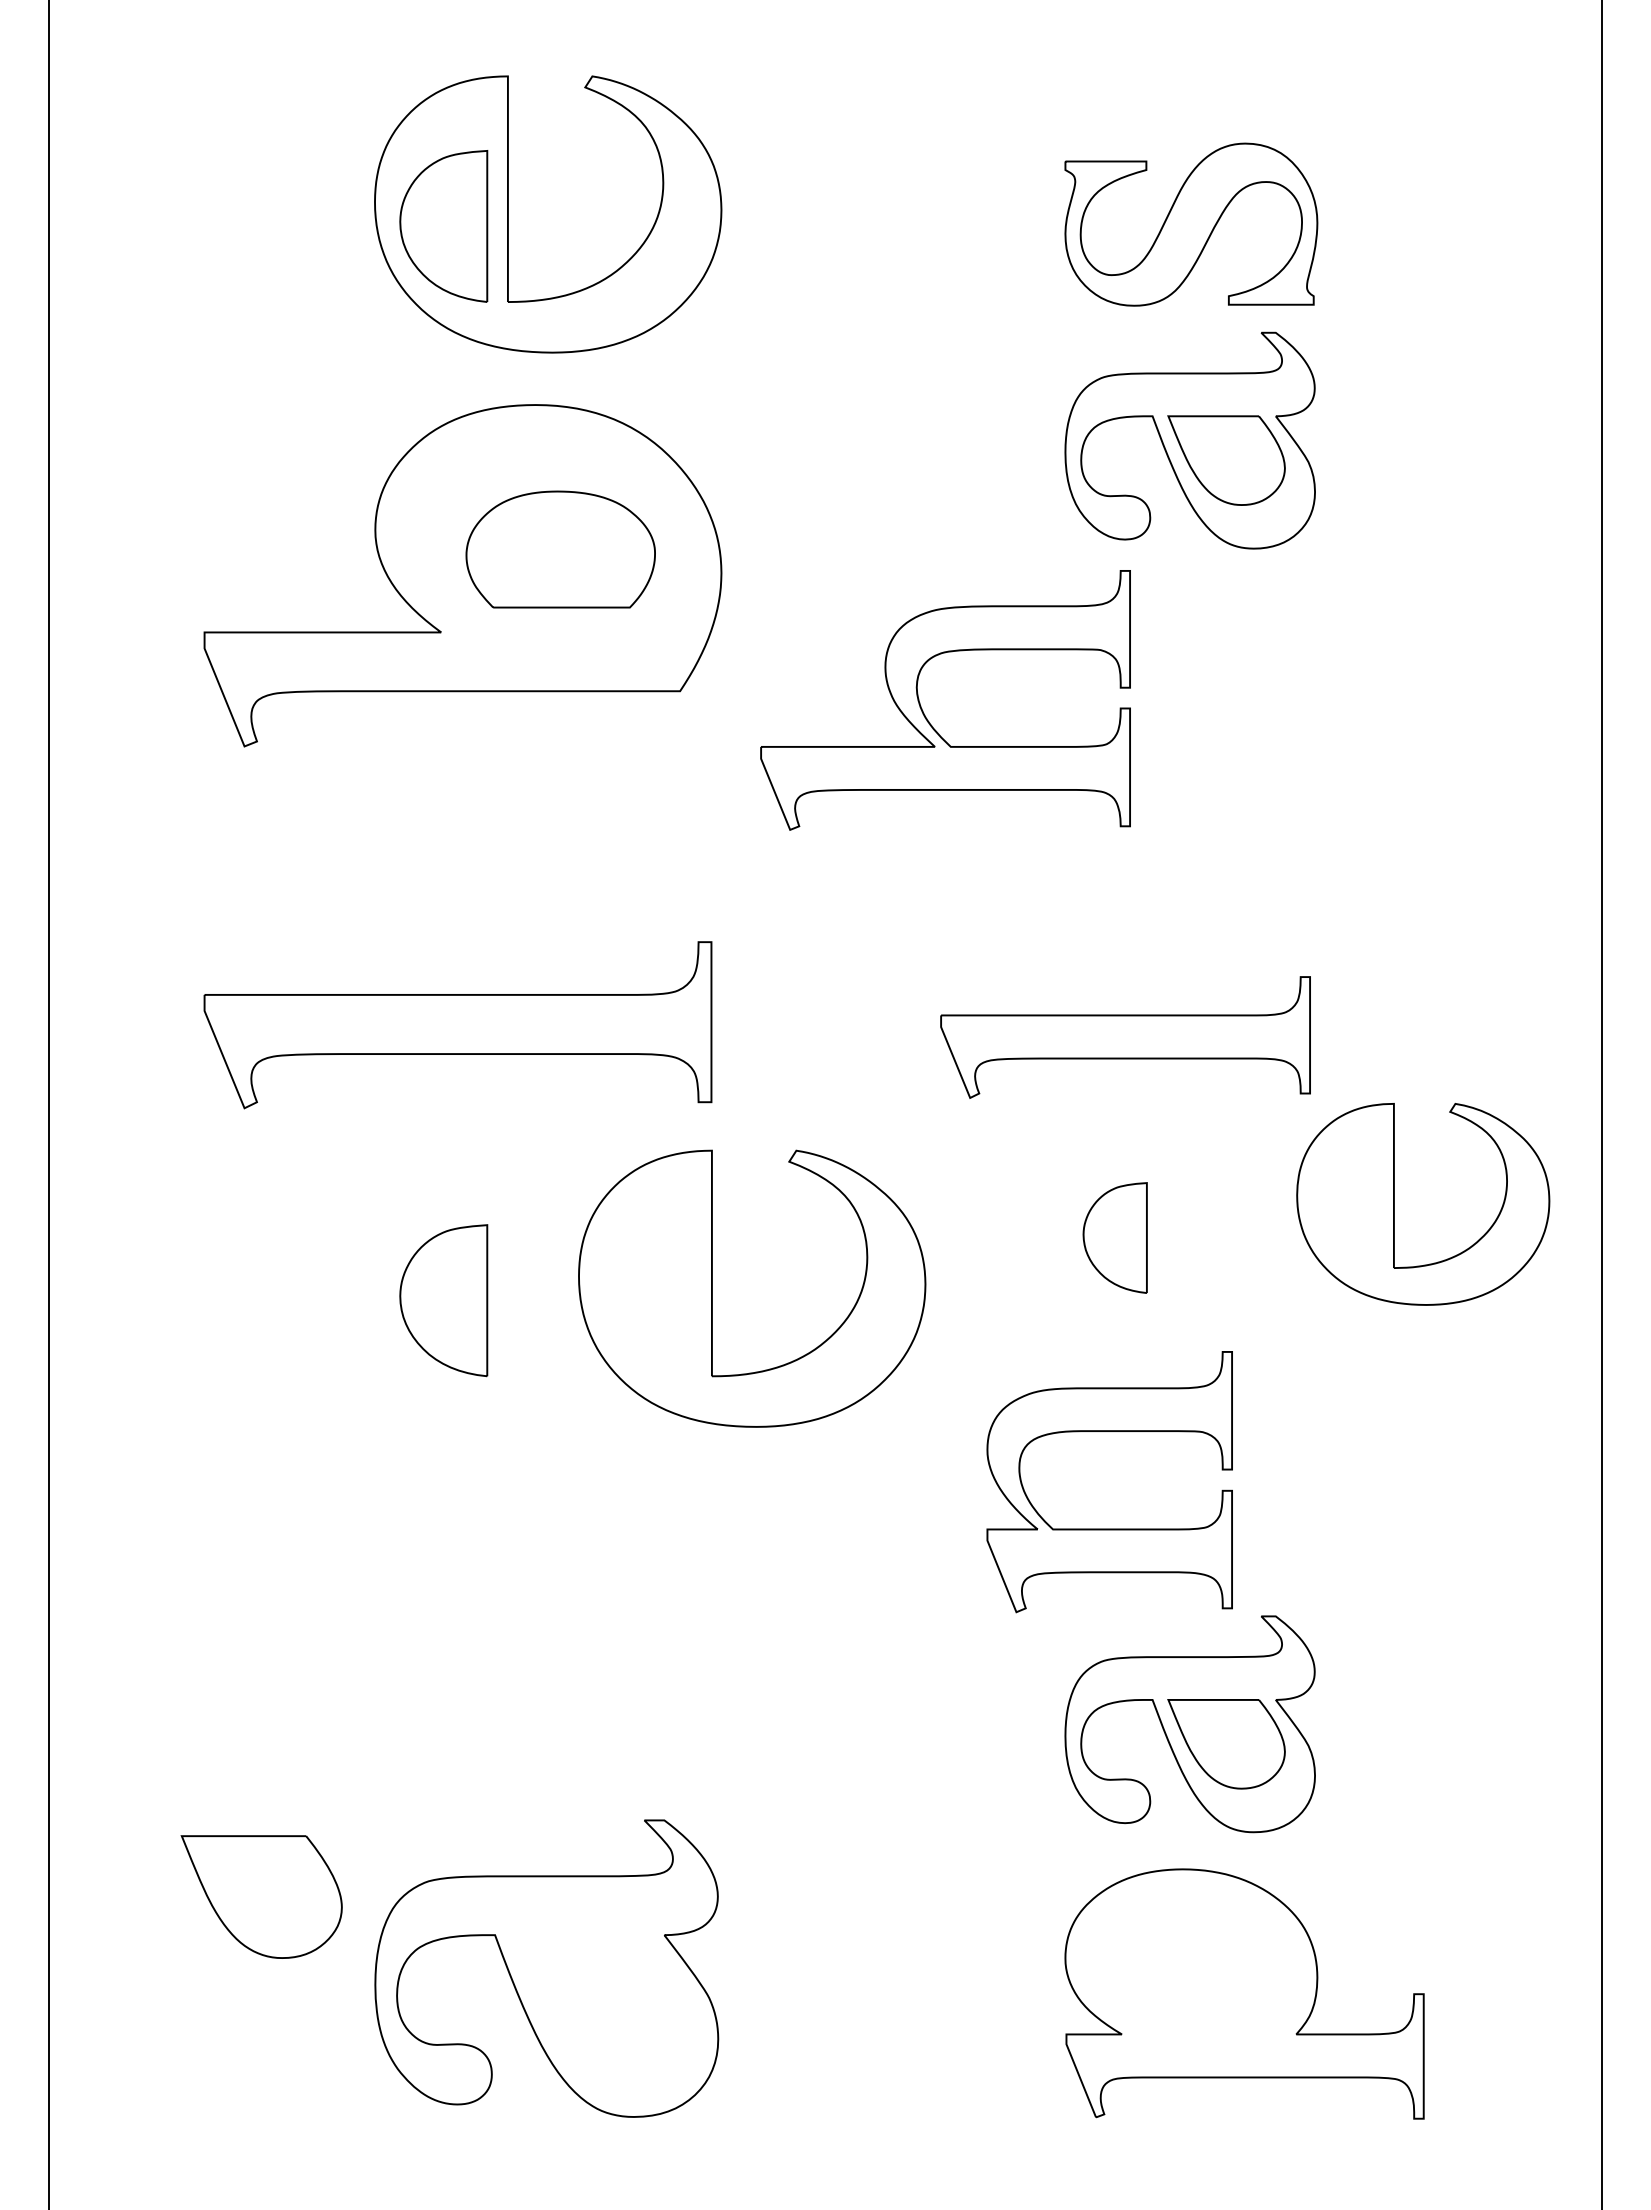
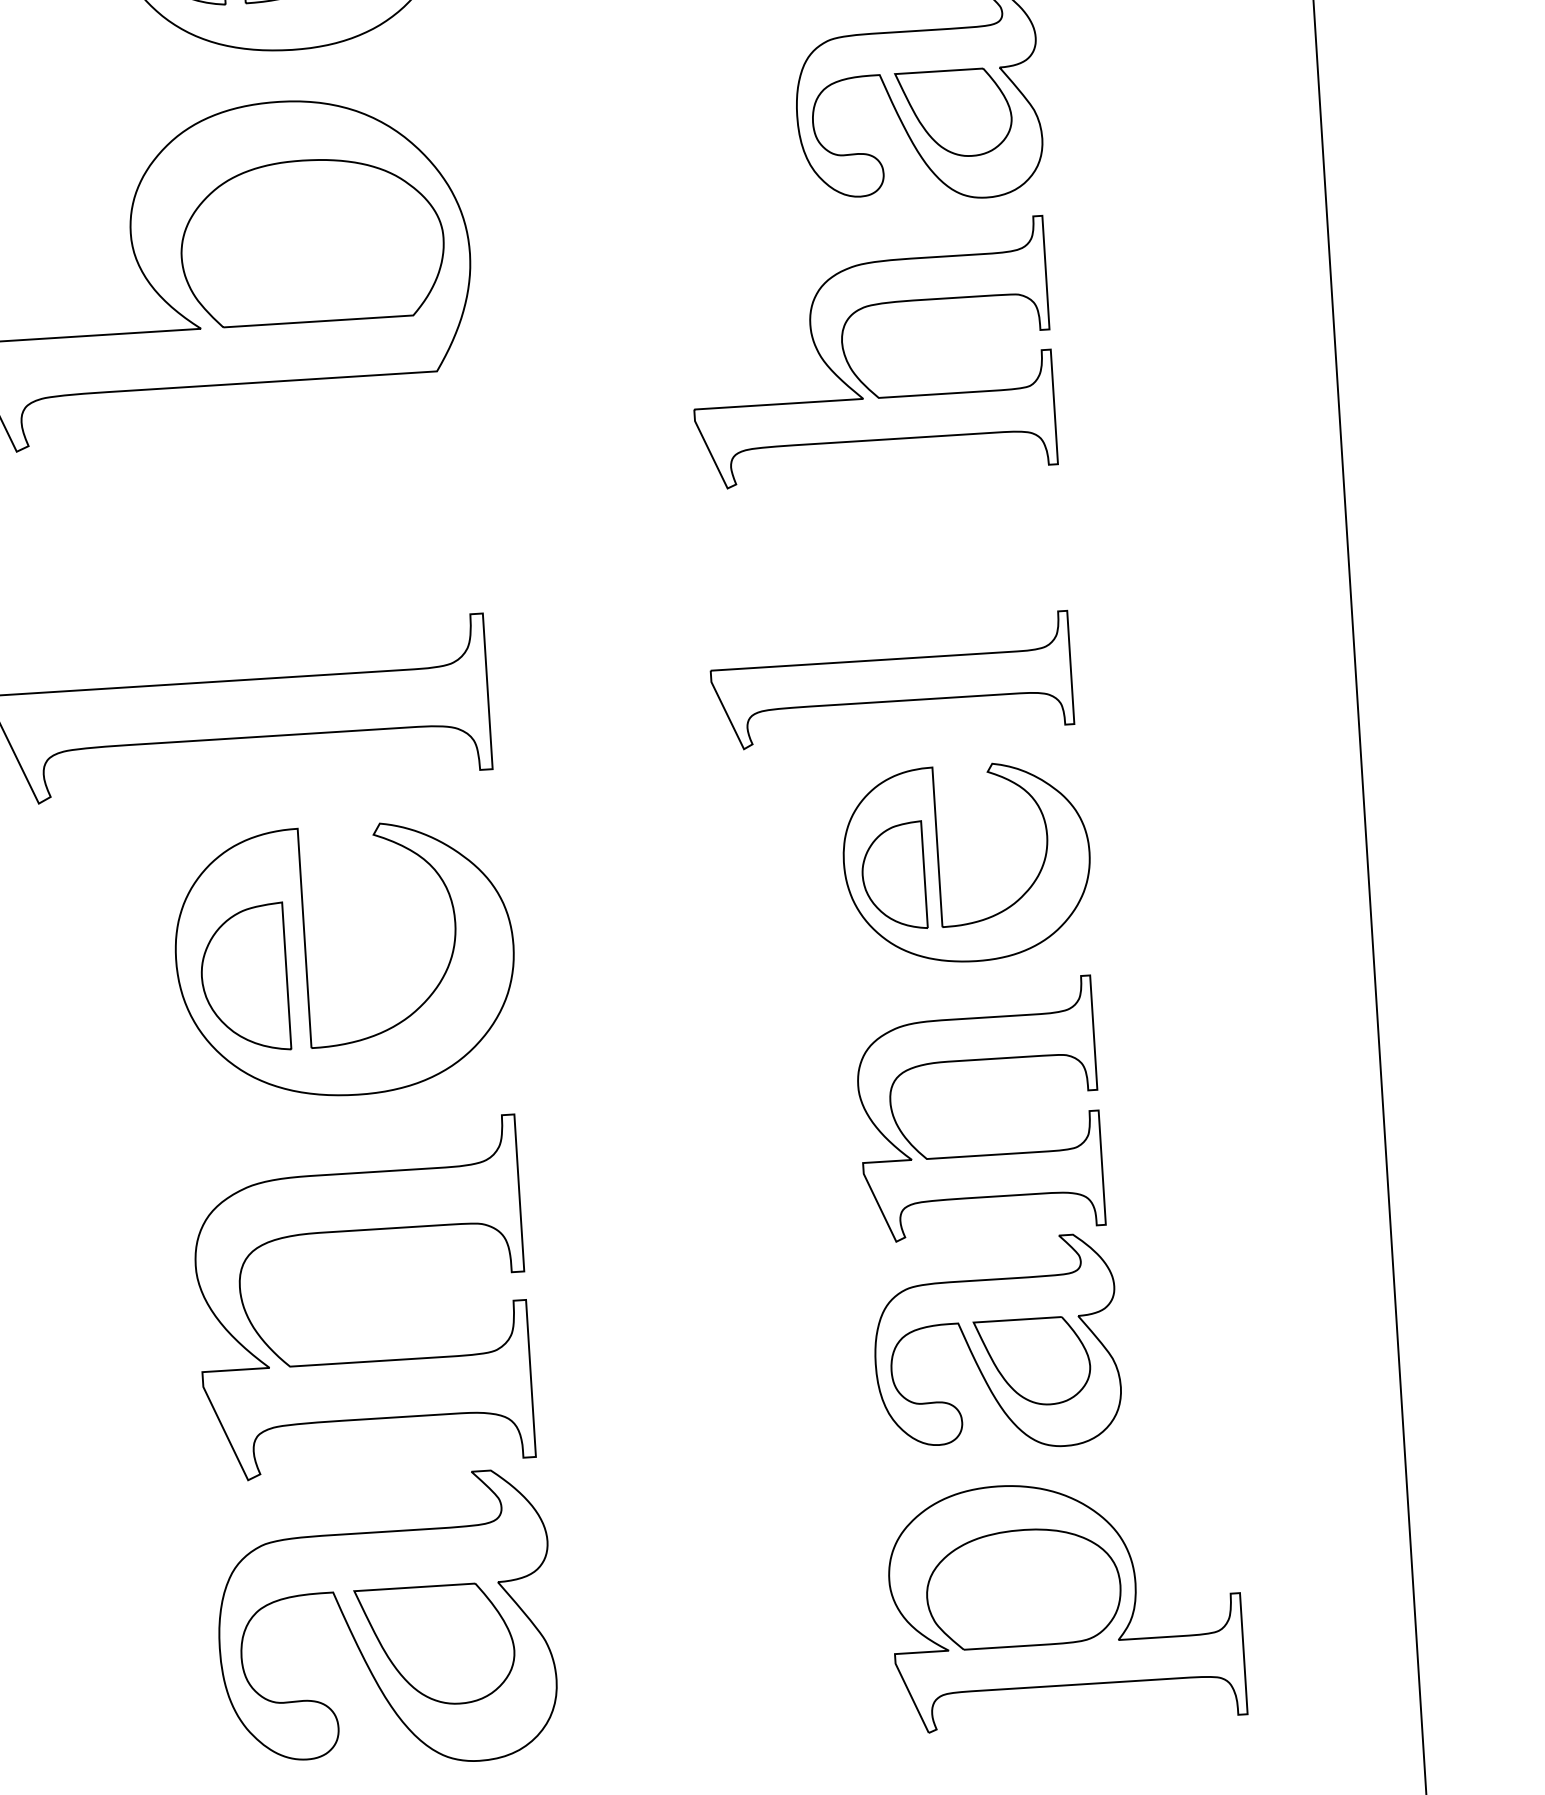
part: (560, 549) -> (312, 240), size x1.43
part: (923, 710) -> (849, 364), moved
part: (1394, 1204) -> (939, 865), moved
part: (712, 1288) -> (306, 962), moved
part: (1109, 1528) -> (981, 1154), moved
part: (543, 1700) -> (365, 1361), added
part: (261, 1896) -> (435, 1644), moved
part: (1202, 1974) -> (1023, 1587), added

